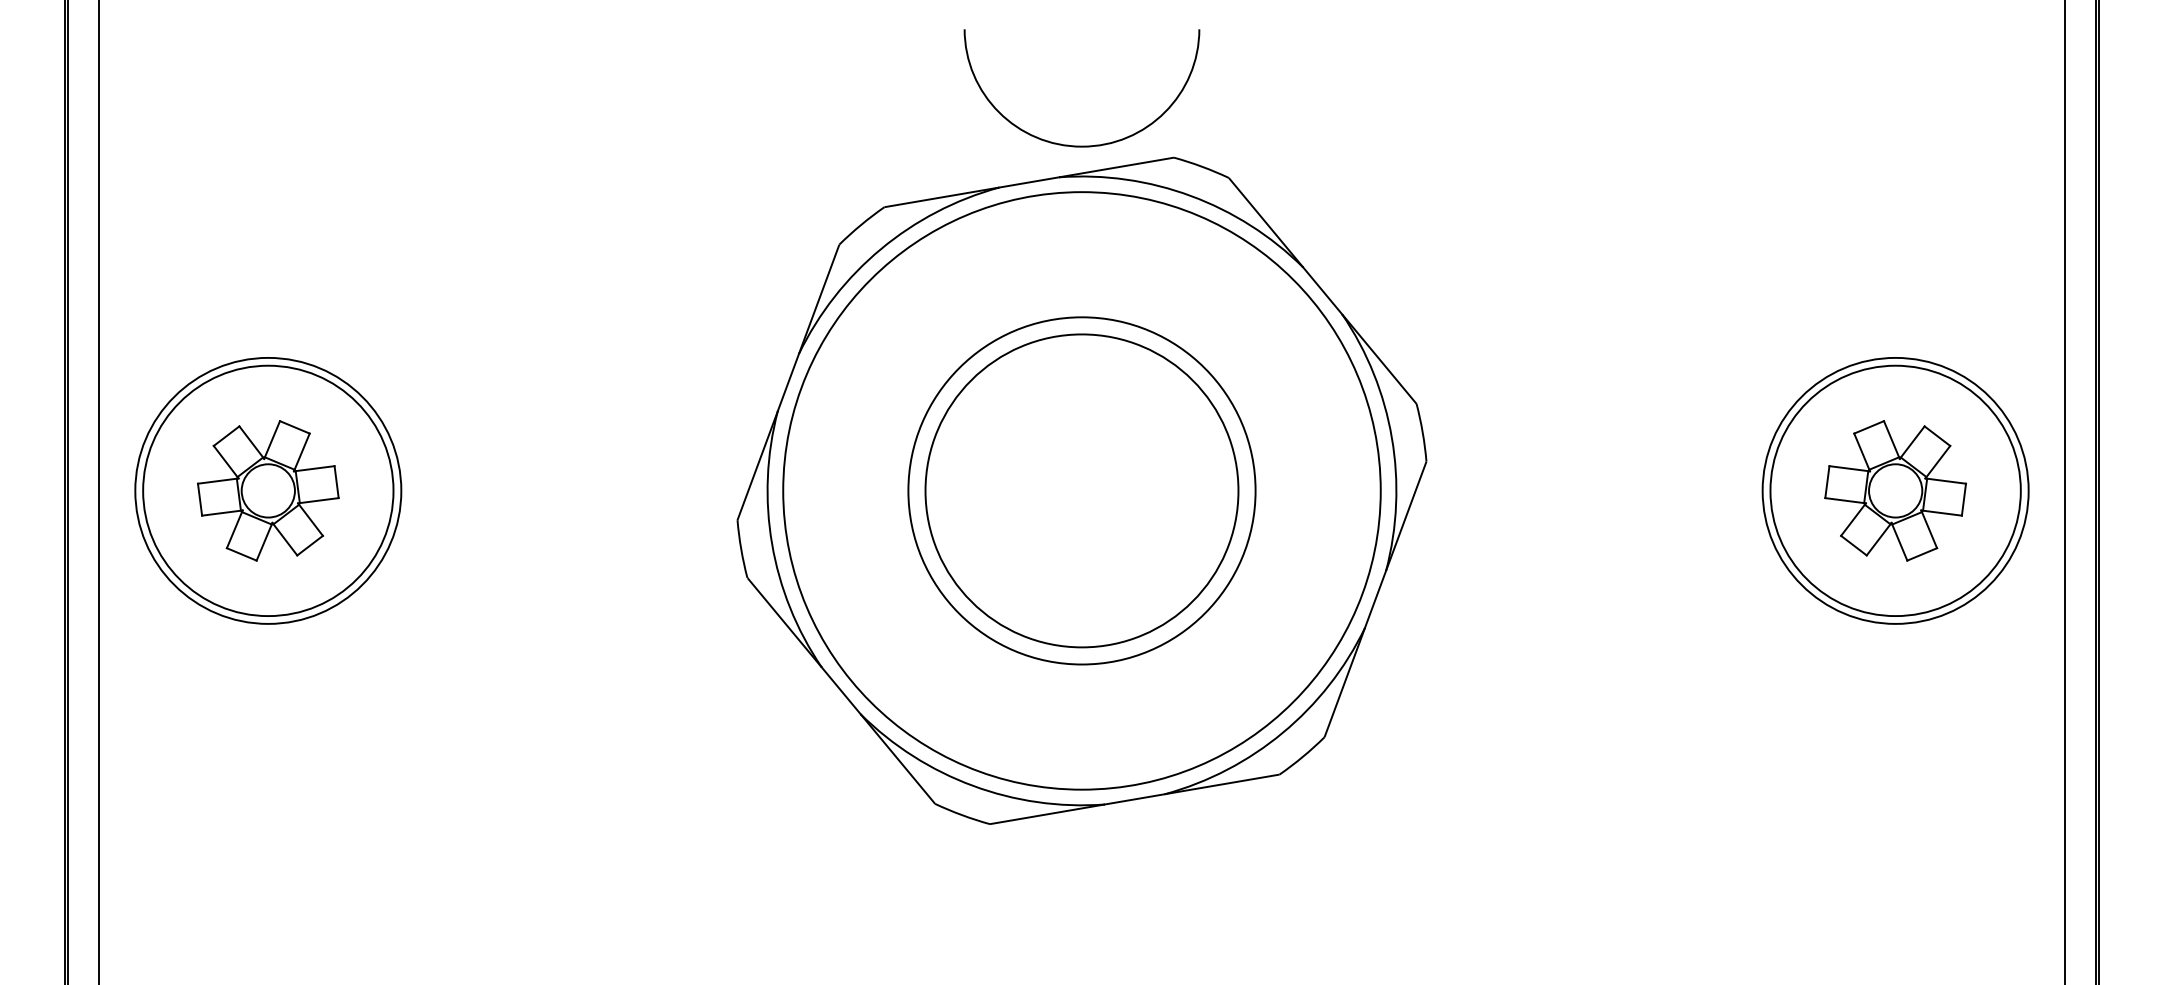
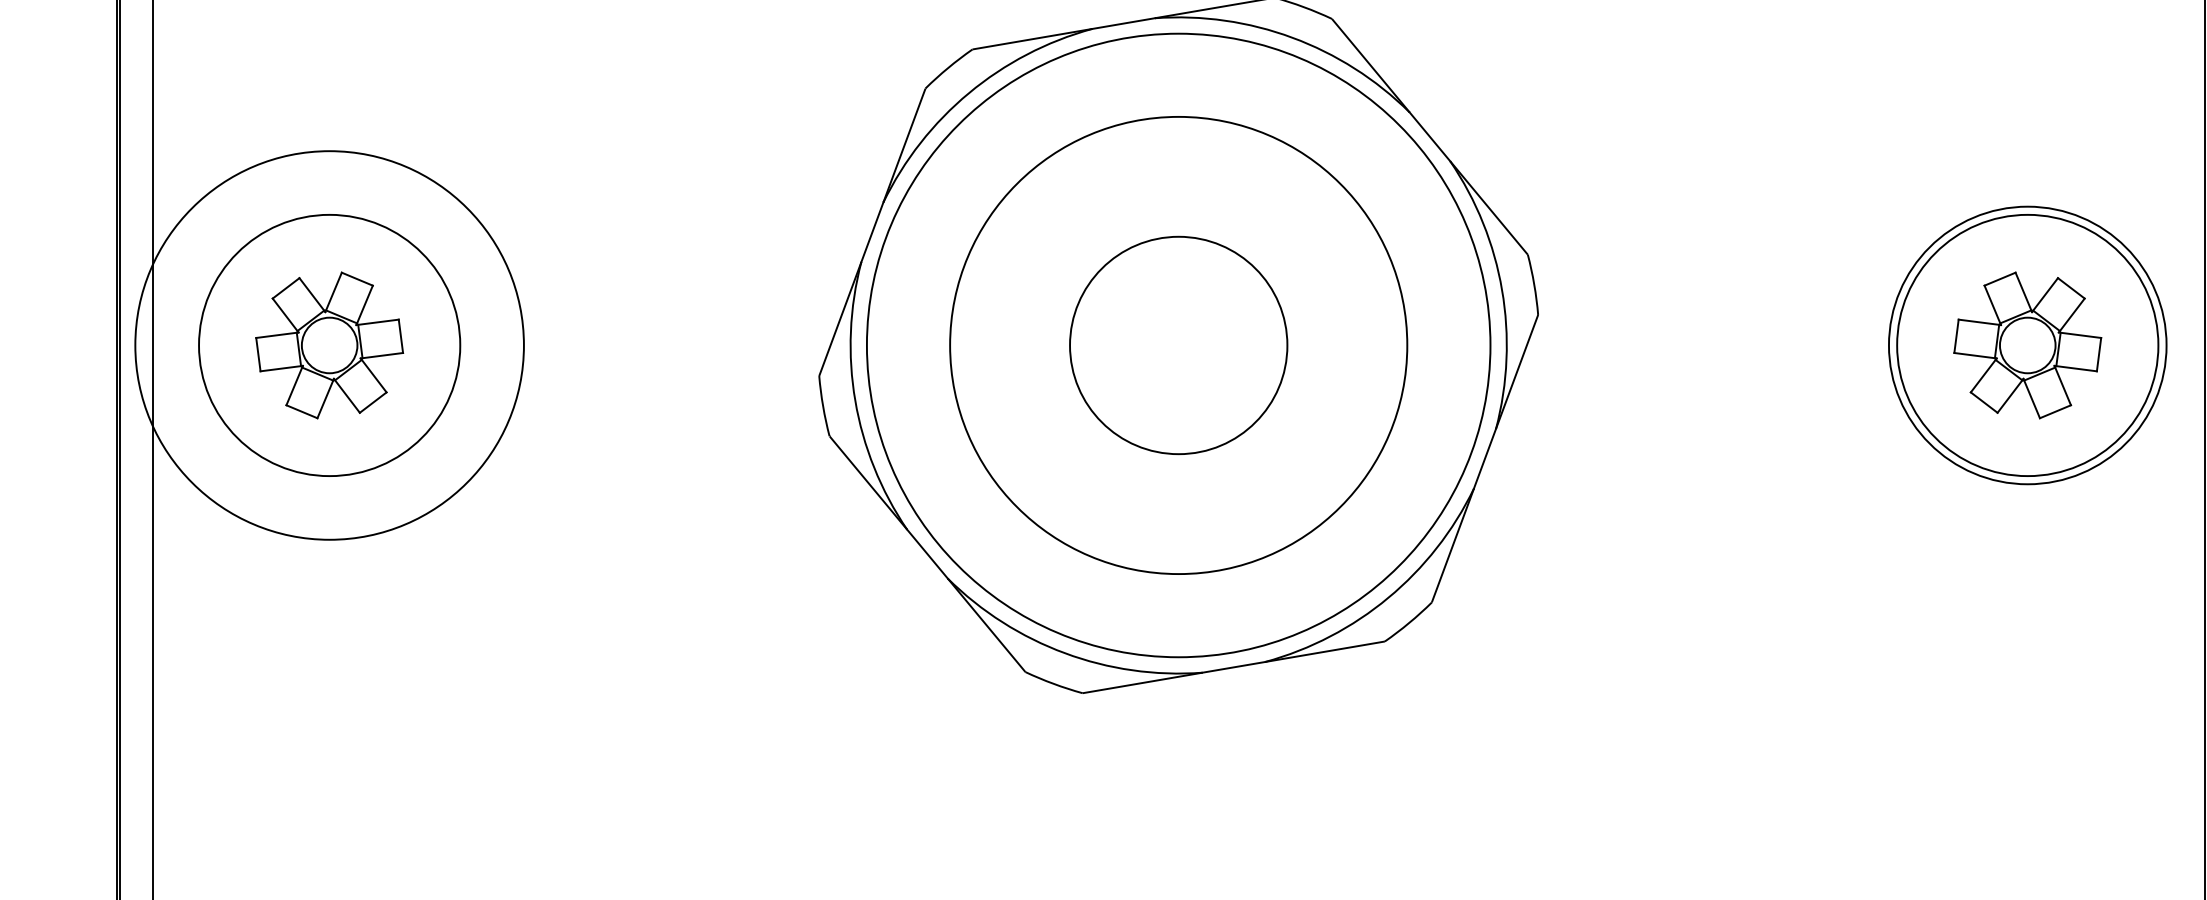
circle: (268, 490) -> (329, 345), size x1.4
circle: (1081, 490) -> (1178, 345), size x0.6
circle: (1081, 490) -> (1178, 345), size x1.4

